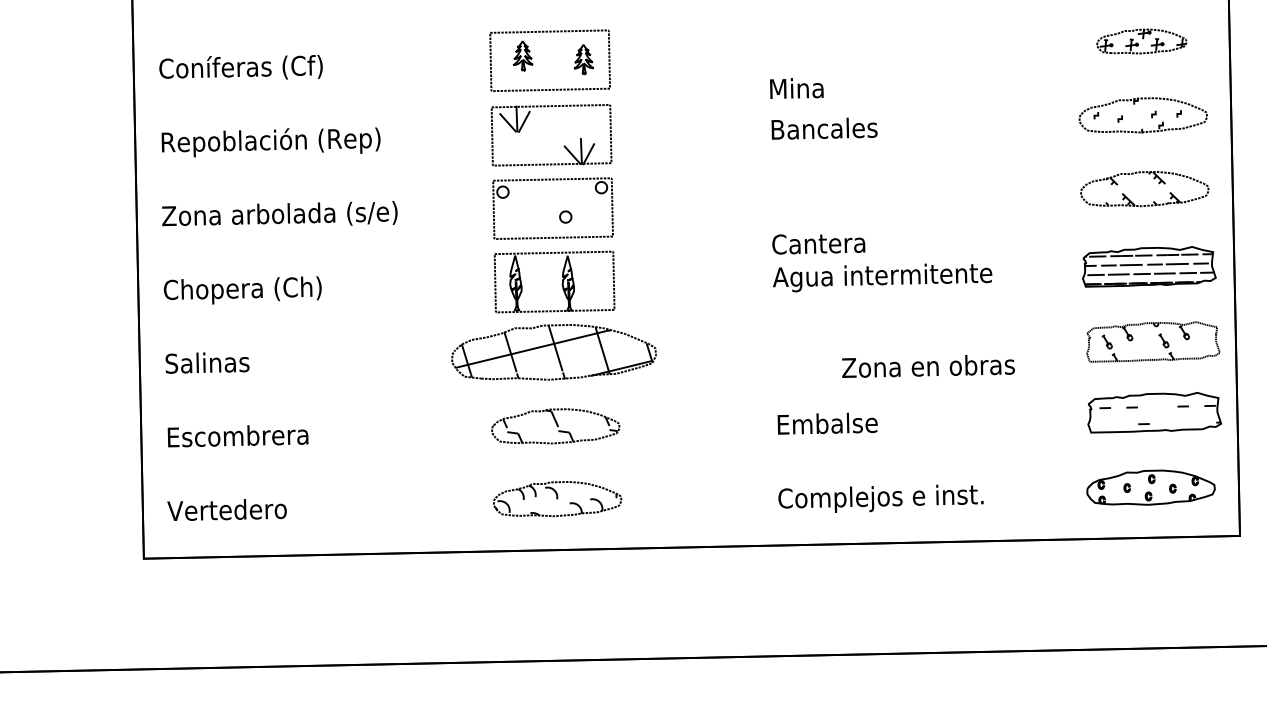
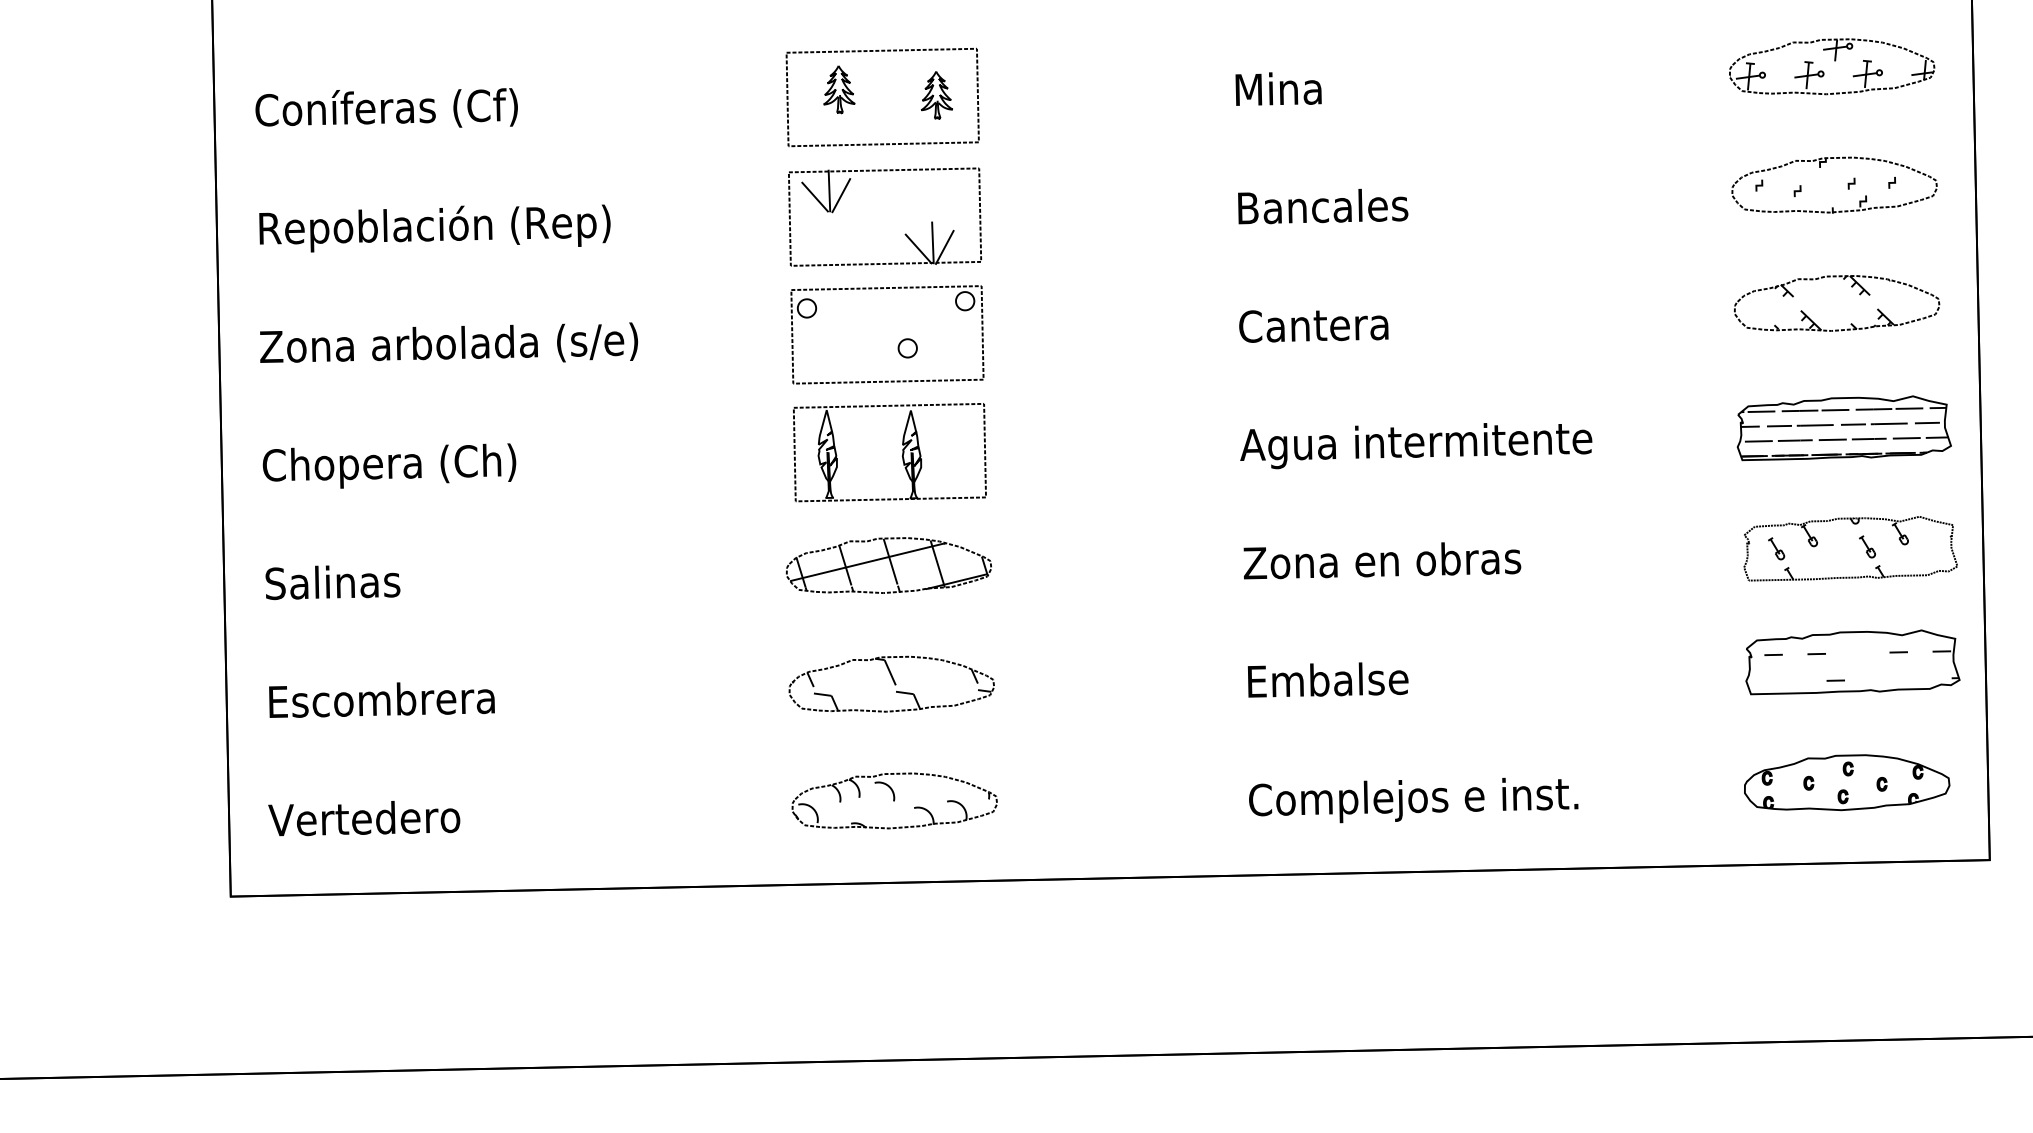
part: (1141, 41) -> (1831, 66), size x1.43
text: (796, 88) -> (1278, 89), moved
text: (818, 244) -> (1313, 326), moved
part: (553, 352) -> (888, 565), size x0.62
text: (928, 366) -> (1382, 560), moved

